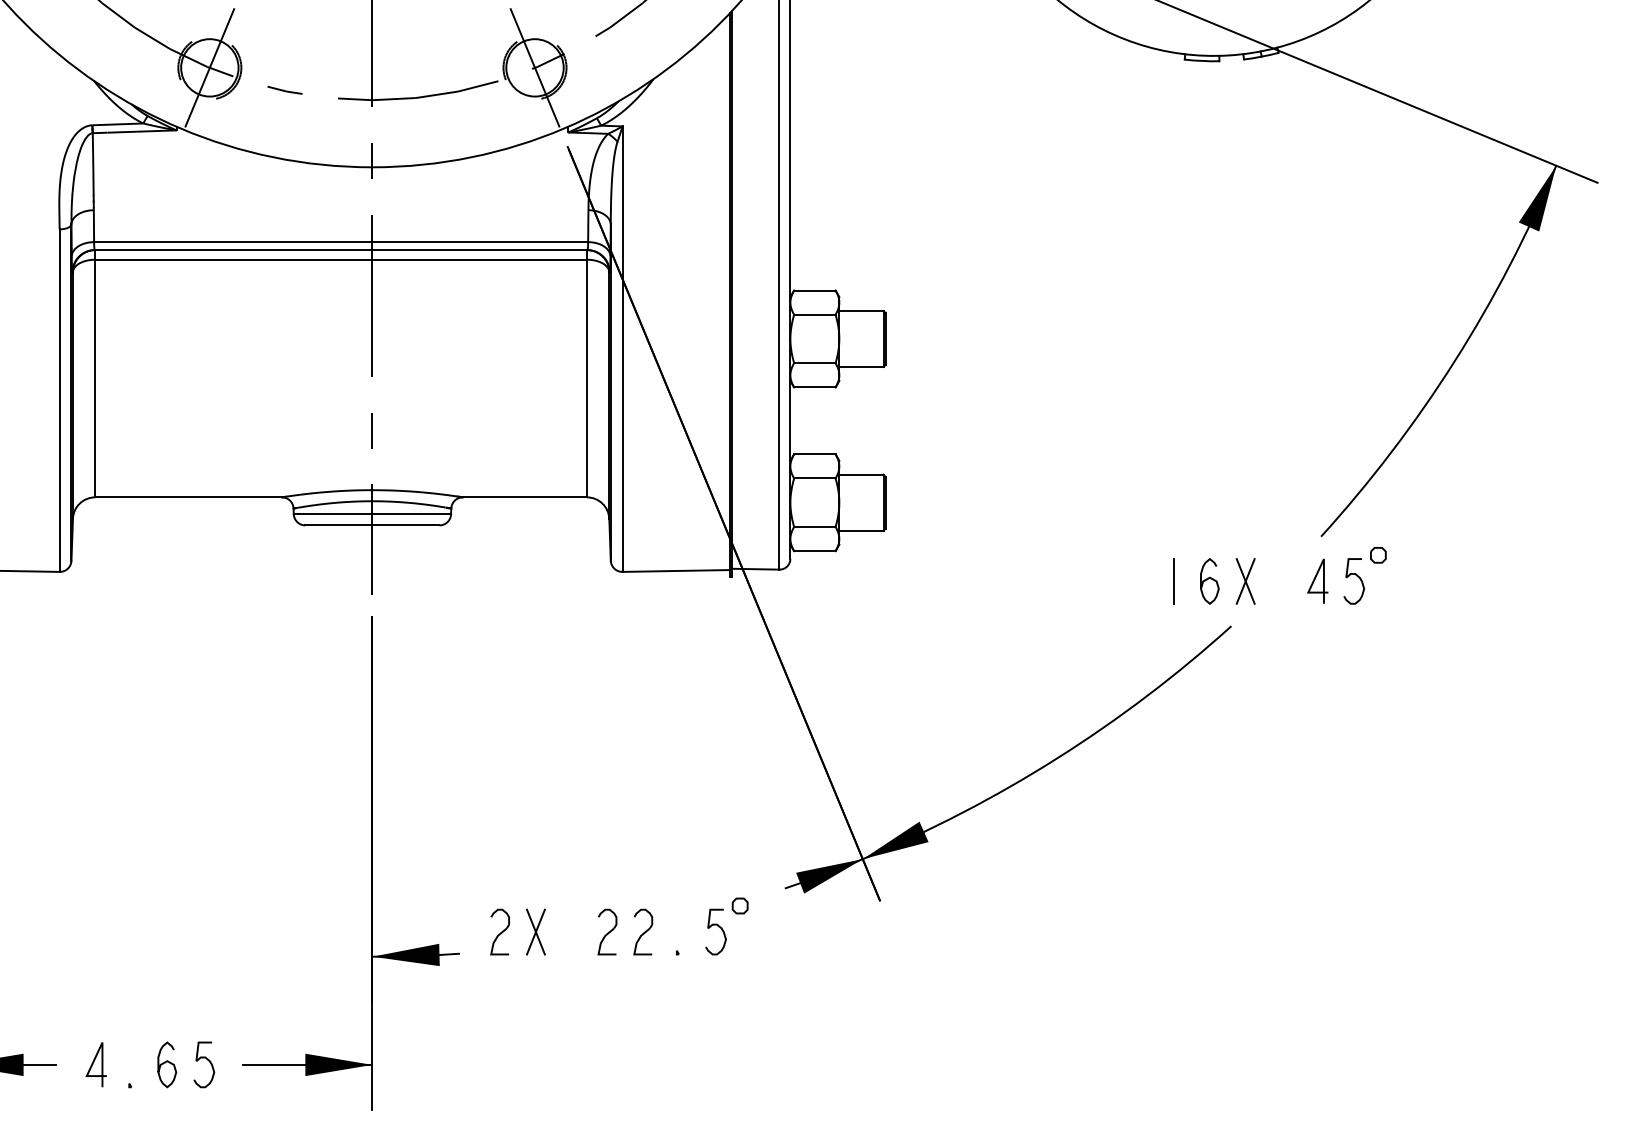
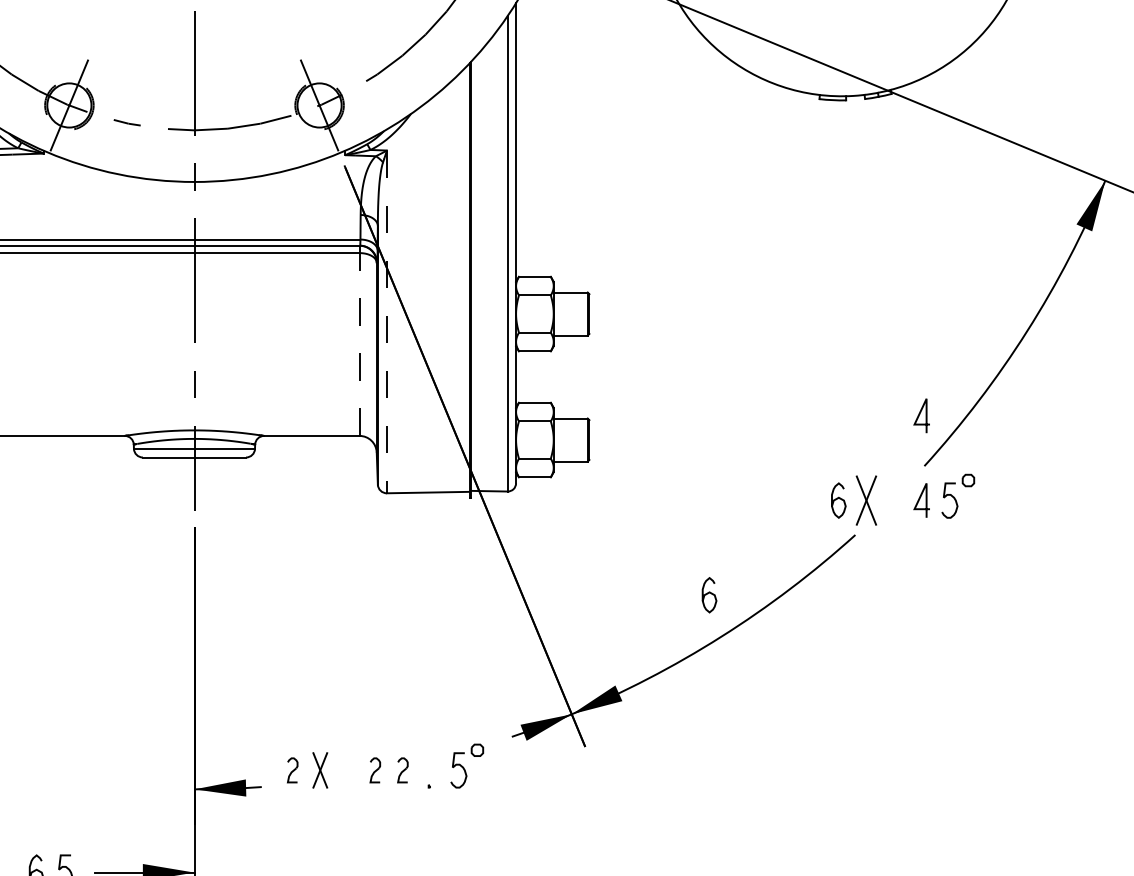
line: (622, 349) -> (386, 322), solid -> dashed
line: (586, 373) -> (359, 340), solid -> dashed
line: (1315, 469) -> (920, 414), added
line: (1174, 581) -> (811, 500), removed
part: (1245, 581) -> (866, 500), size x1.4
curve: (1040, 702) -> (708, 593), added
part: (499, 931) -> (292, 769), size x0.7
part: (607, 931) -> (375, 769), size x0.7
part: (643, 931) -> (403, 769), size x0.7

